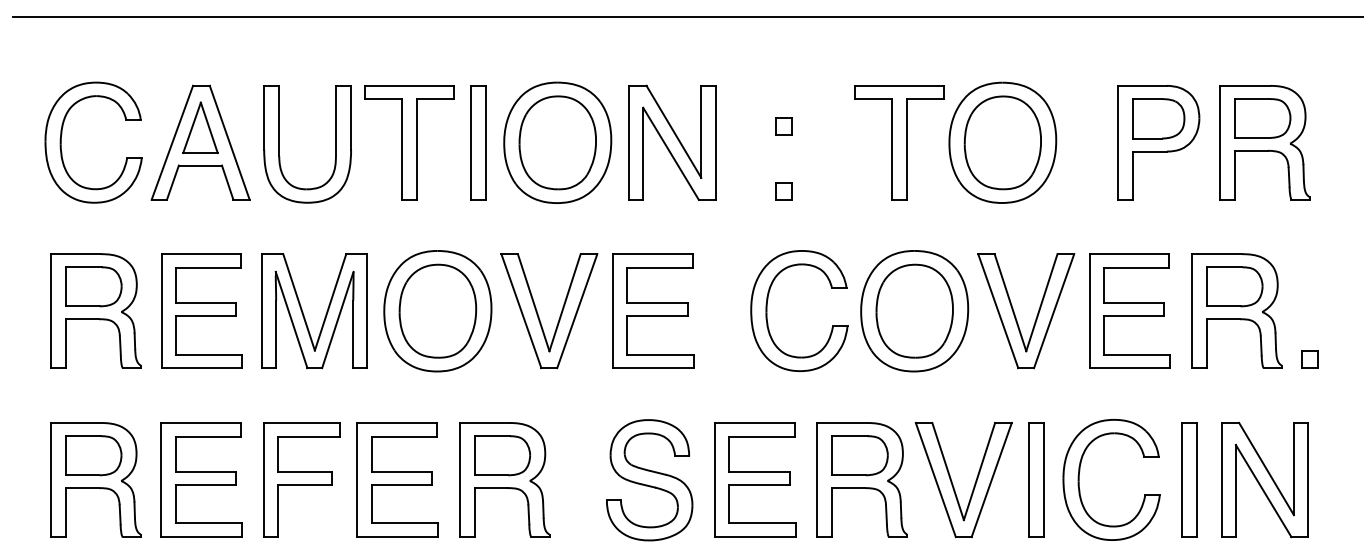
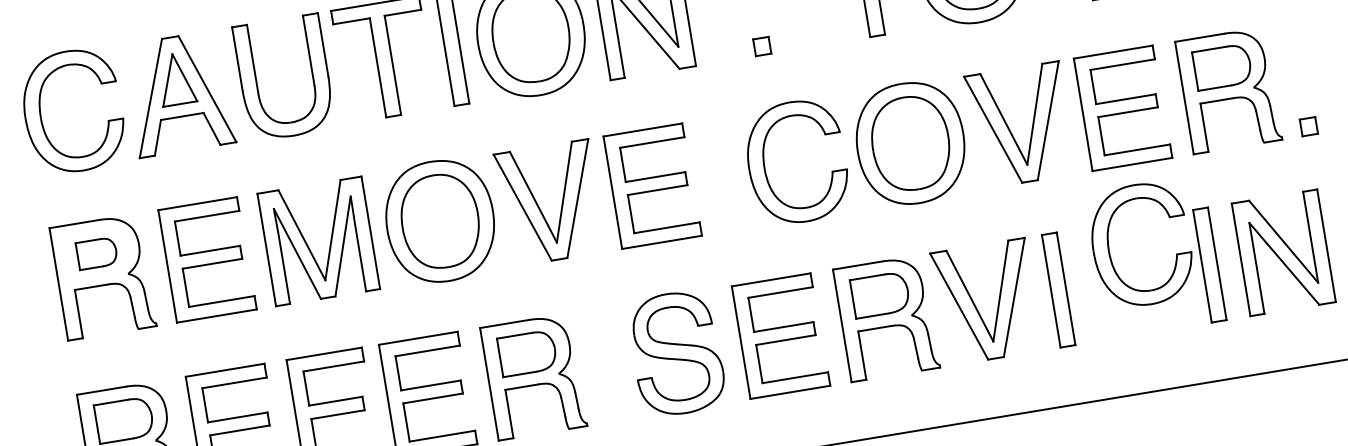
part: (93, 286) -> (96, 253), size x0.7
part: (1079, 479) -> (1109, 249), moved

